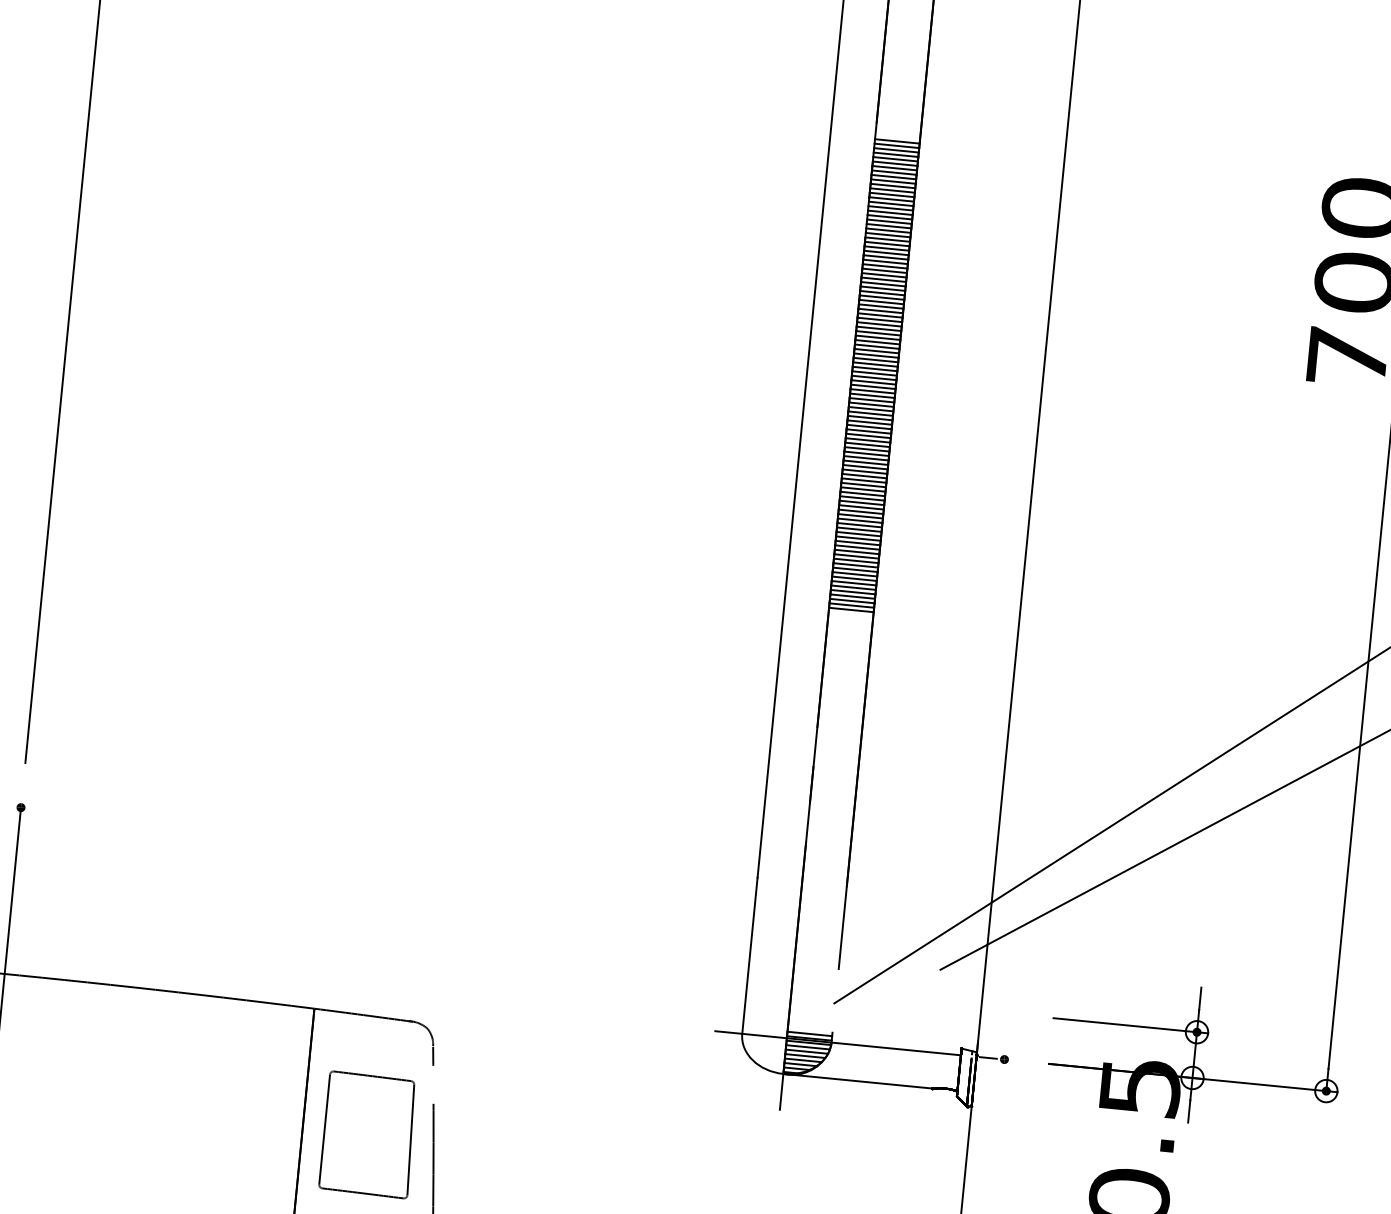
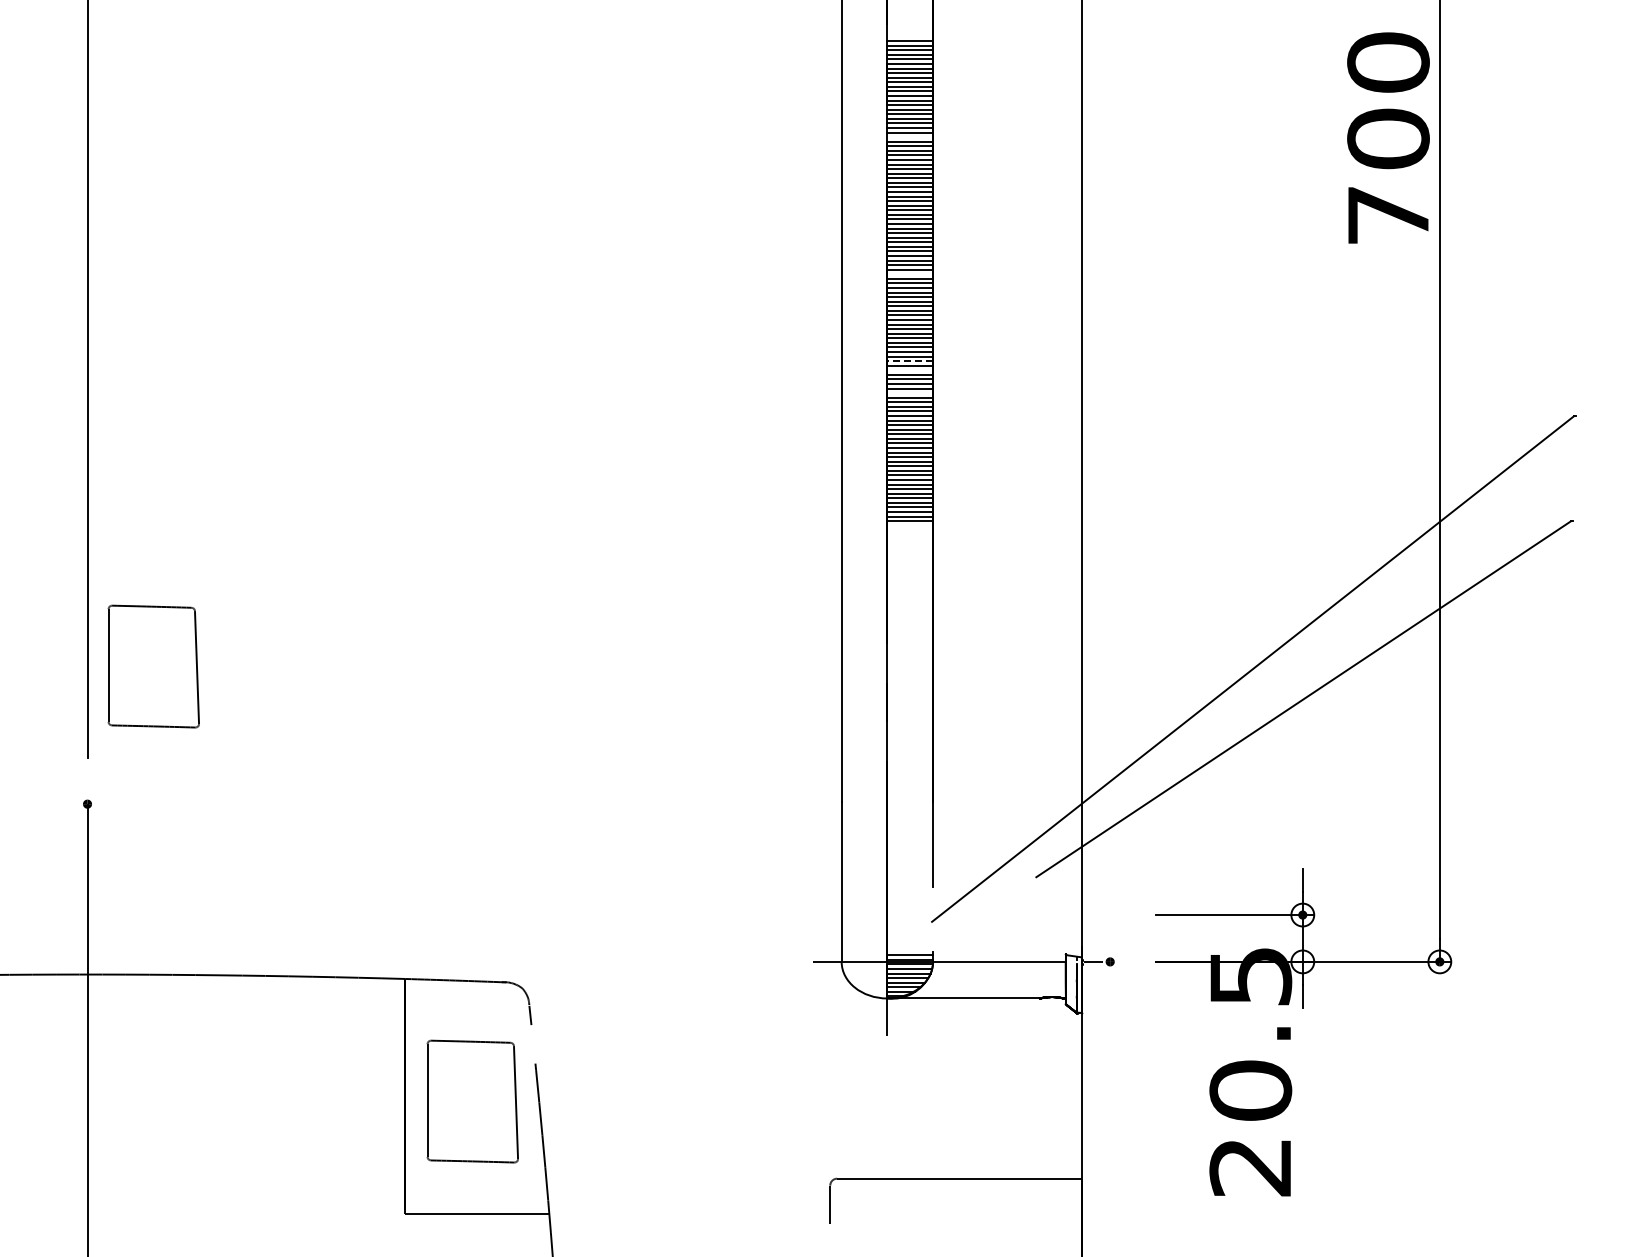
line: (888, 235) -> (910, 137), removed
line: (875, 369) -> (910, 274), removed
line: (866, 454) -> (910, 361), solid -> dashed
line: (866, 462) -> (910, 370), removed
line: (863, 485) -> (910, 393), removed
part: (98, 679) -> (153, 666), added

